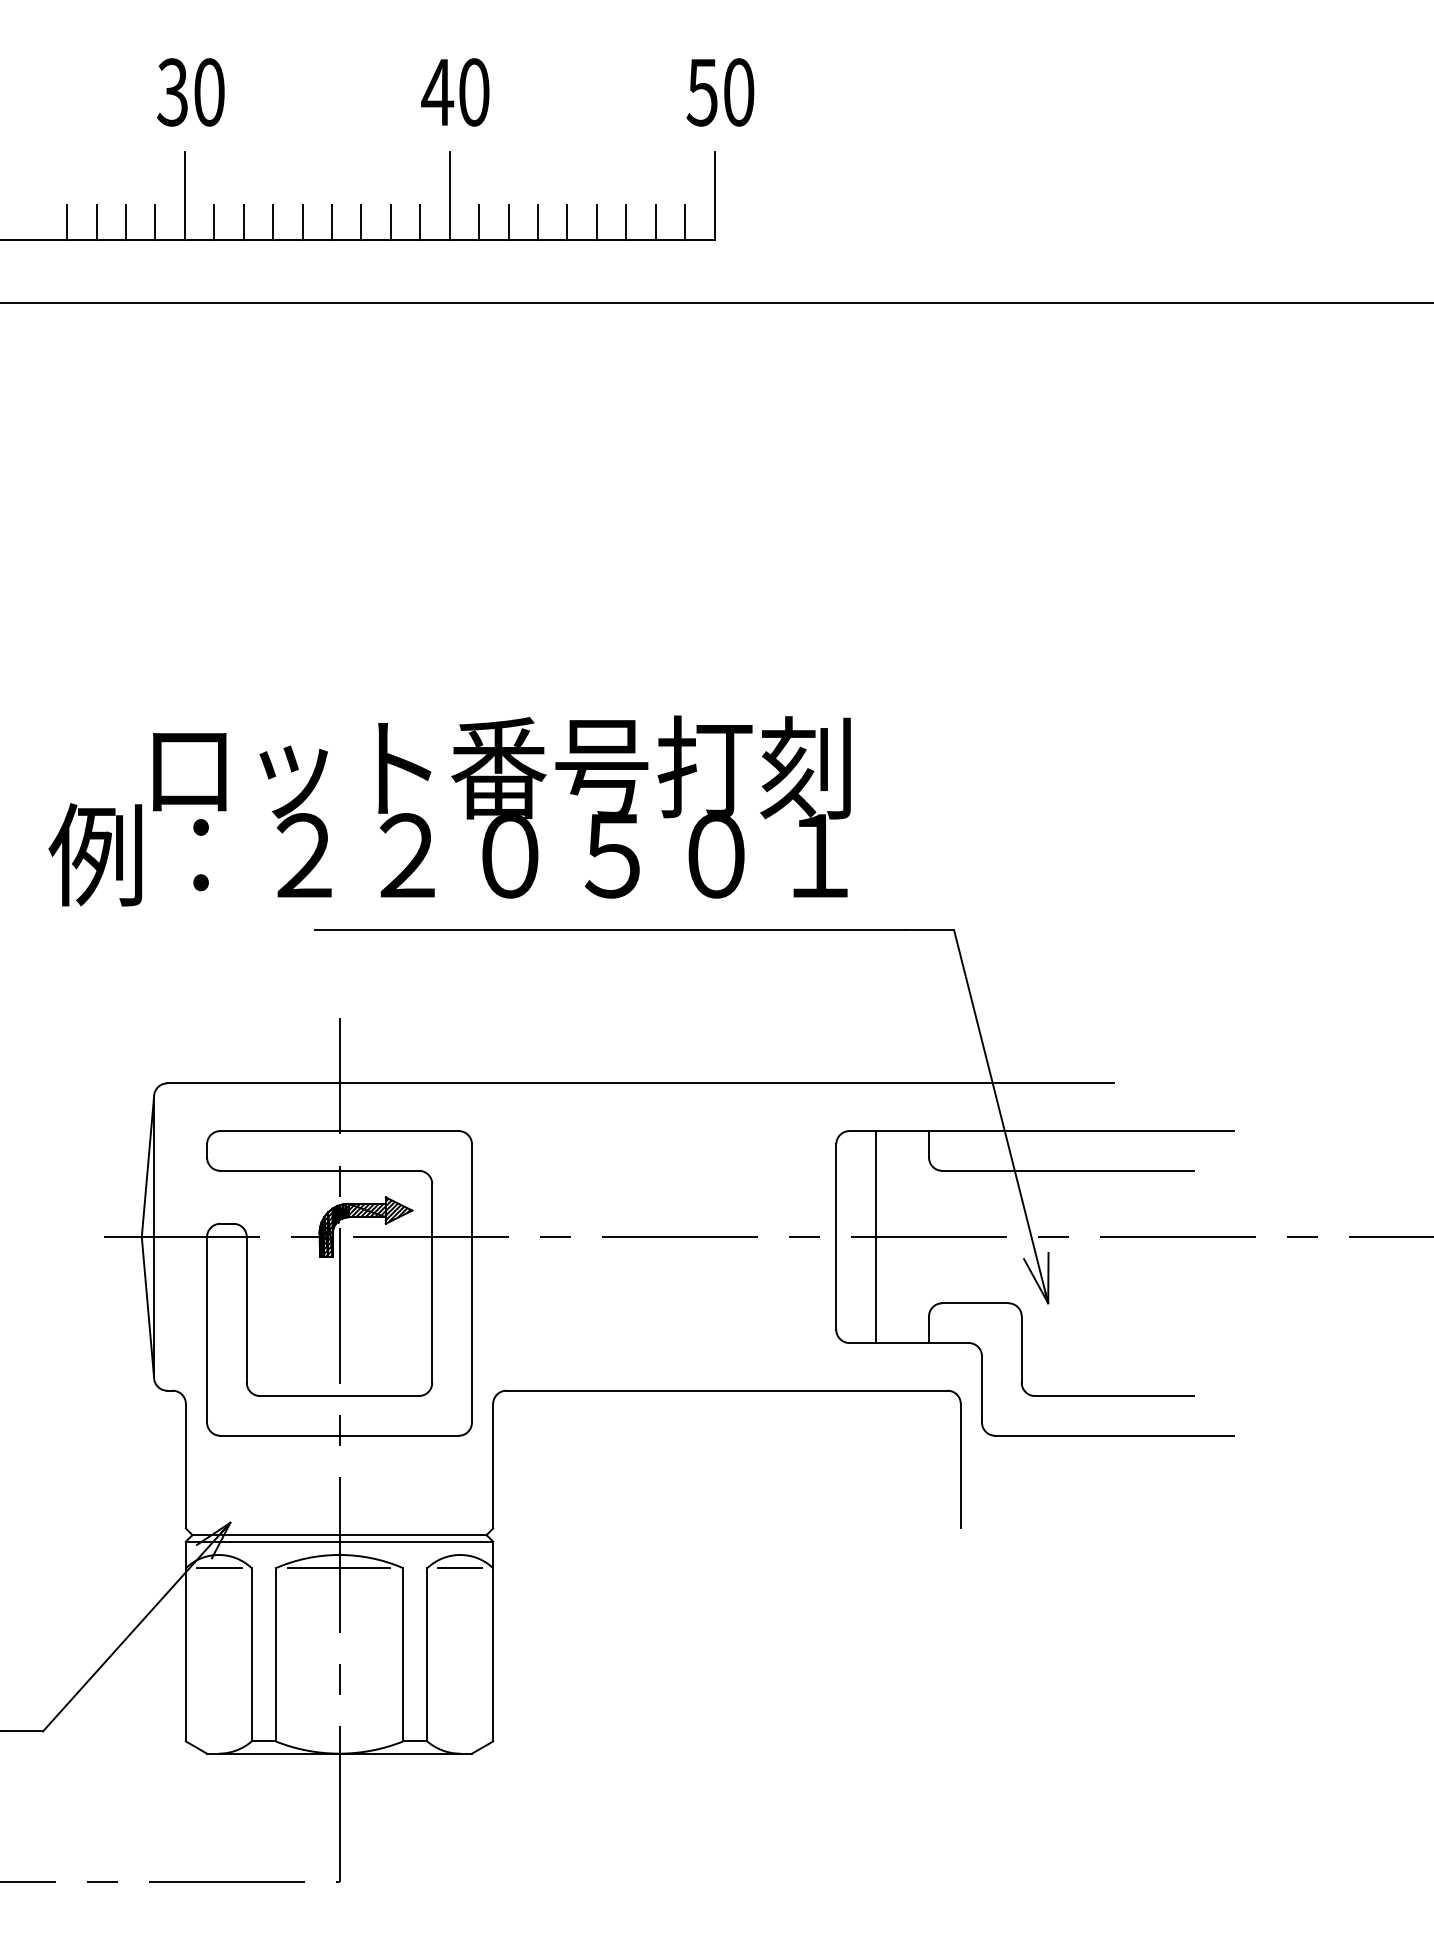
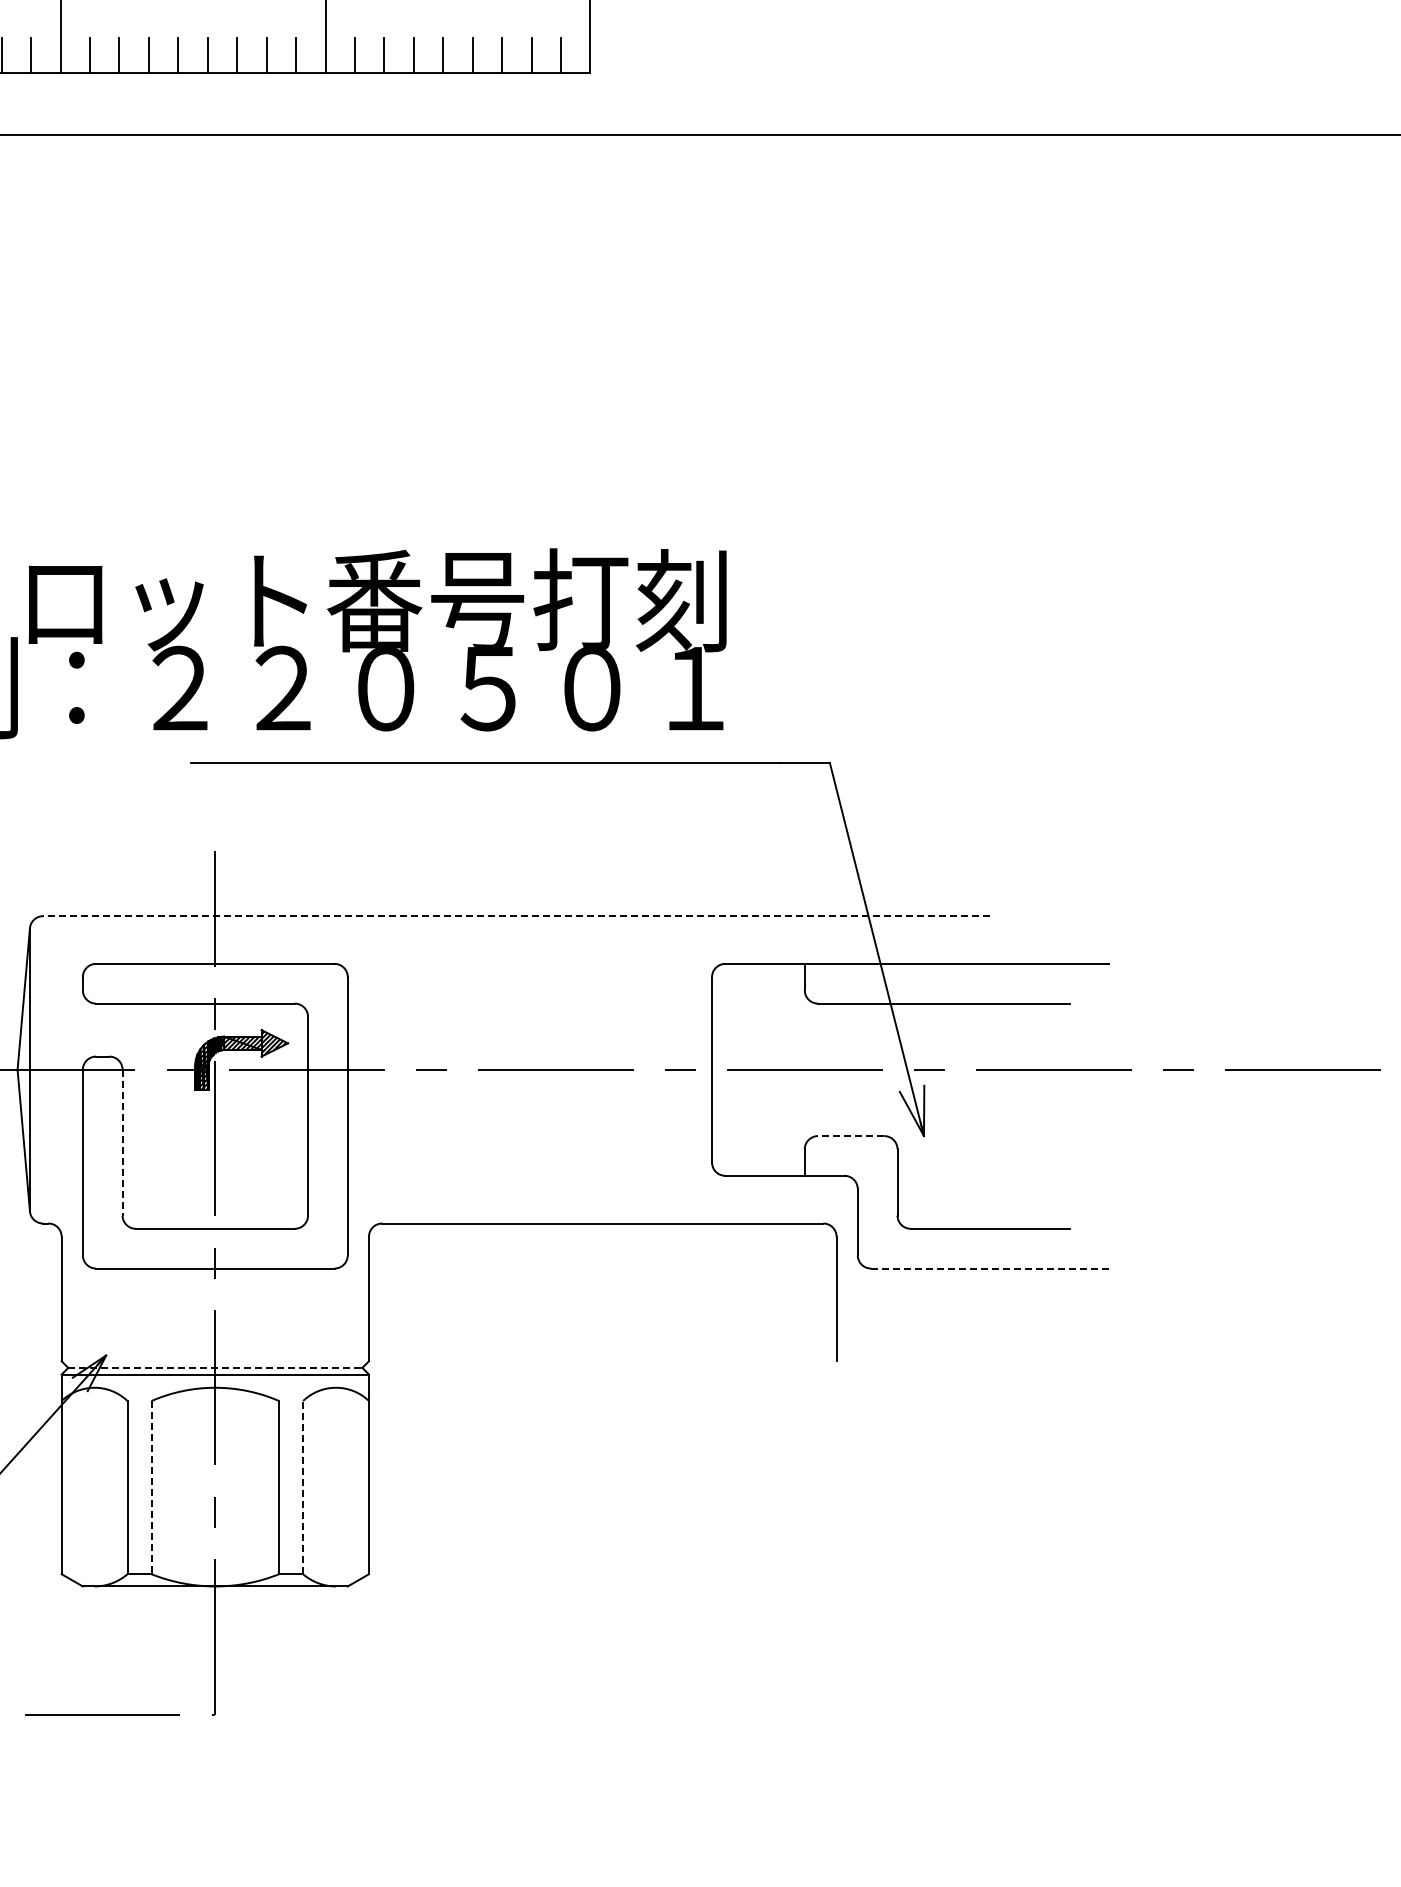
line: (640, 1083) -> (516, 916), solid -> dashed
line: (876, 1237) -> (752, 1070), removed
line: (974, 1303) -> (850, 1136), solid -> dashed
line: (246, 1309) -> (122, 1142), solid -> dashed
line: (1113, 1435) -> (989, 1268), solid -> dashed
line: (340, 1535) -> (216, 1368), solid -> dashed
line: (219, 1568) -> (95, 1401), removed
line: (339, 1568) -> (215, 1401), removed
line: (459, 1568) -> (335, 1401), removed
line: (275, 1654) -> (151, 1487), solid -> dashed
line: (427, 1654) -> (303, 1487), solid -> dashed

